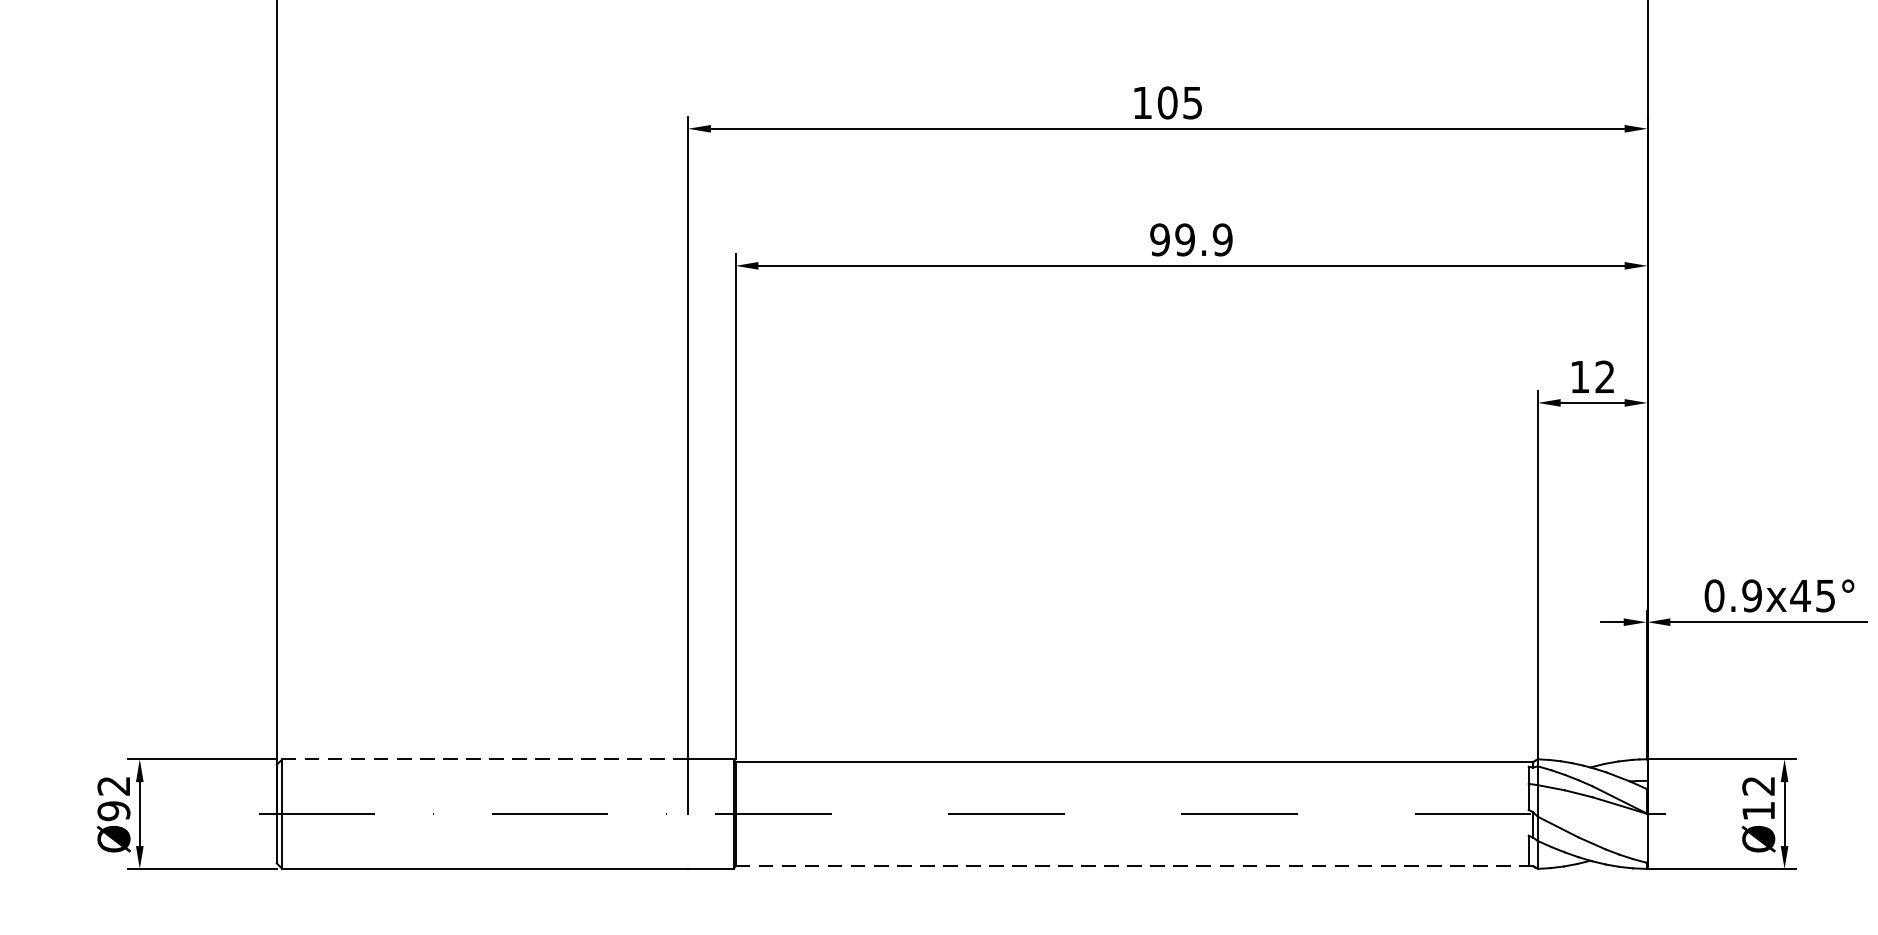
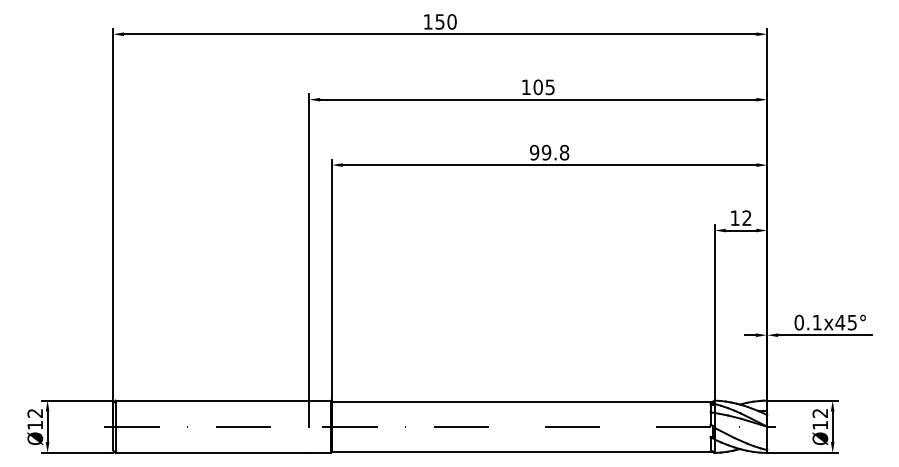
text: (1222, 239) -> (564, 152), 99.9 -> 99.8
text: (1750, 595) -> (816, 322), 0.9x45° -> 0.1x45°
line: (485, 758) -> (212, 400), dashed -> solid
text: (114, 811) -> (35, 425), Ø92 -> Ø12
line: (1134, 865) -> (522, 451), dashed -> solid

